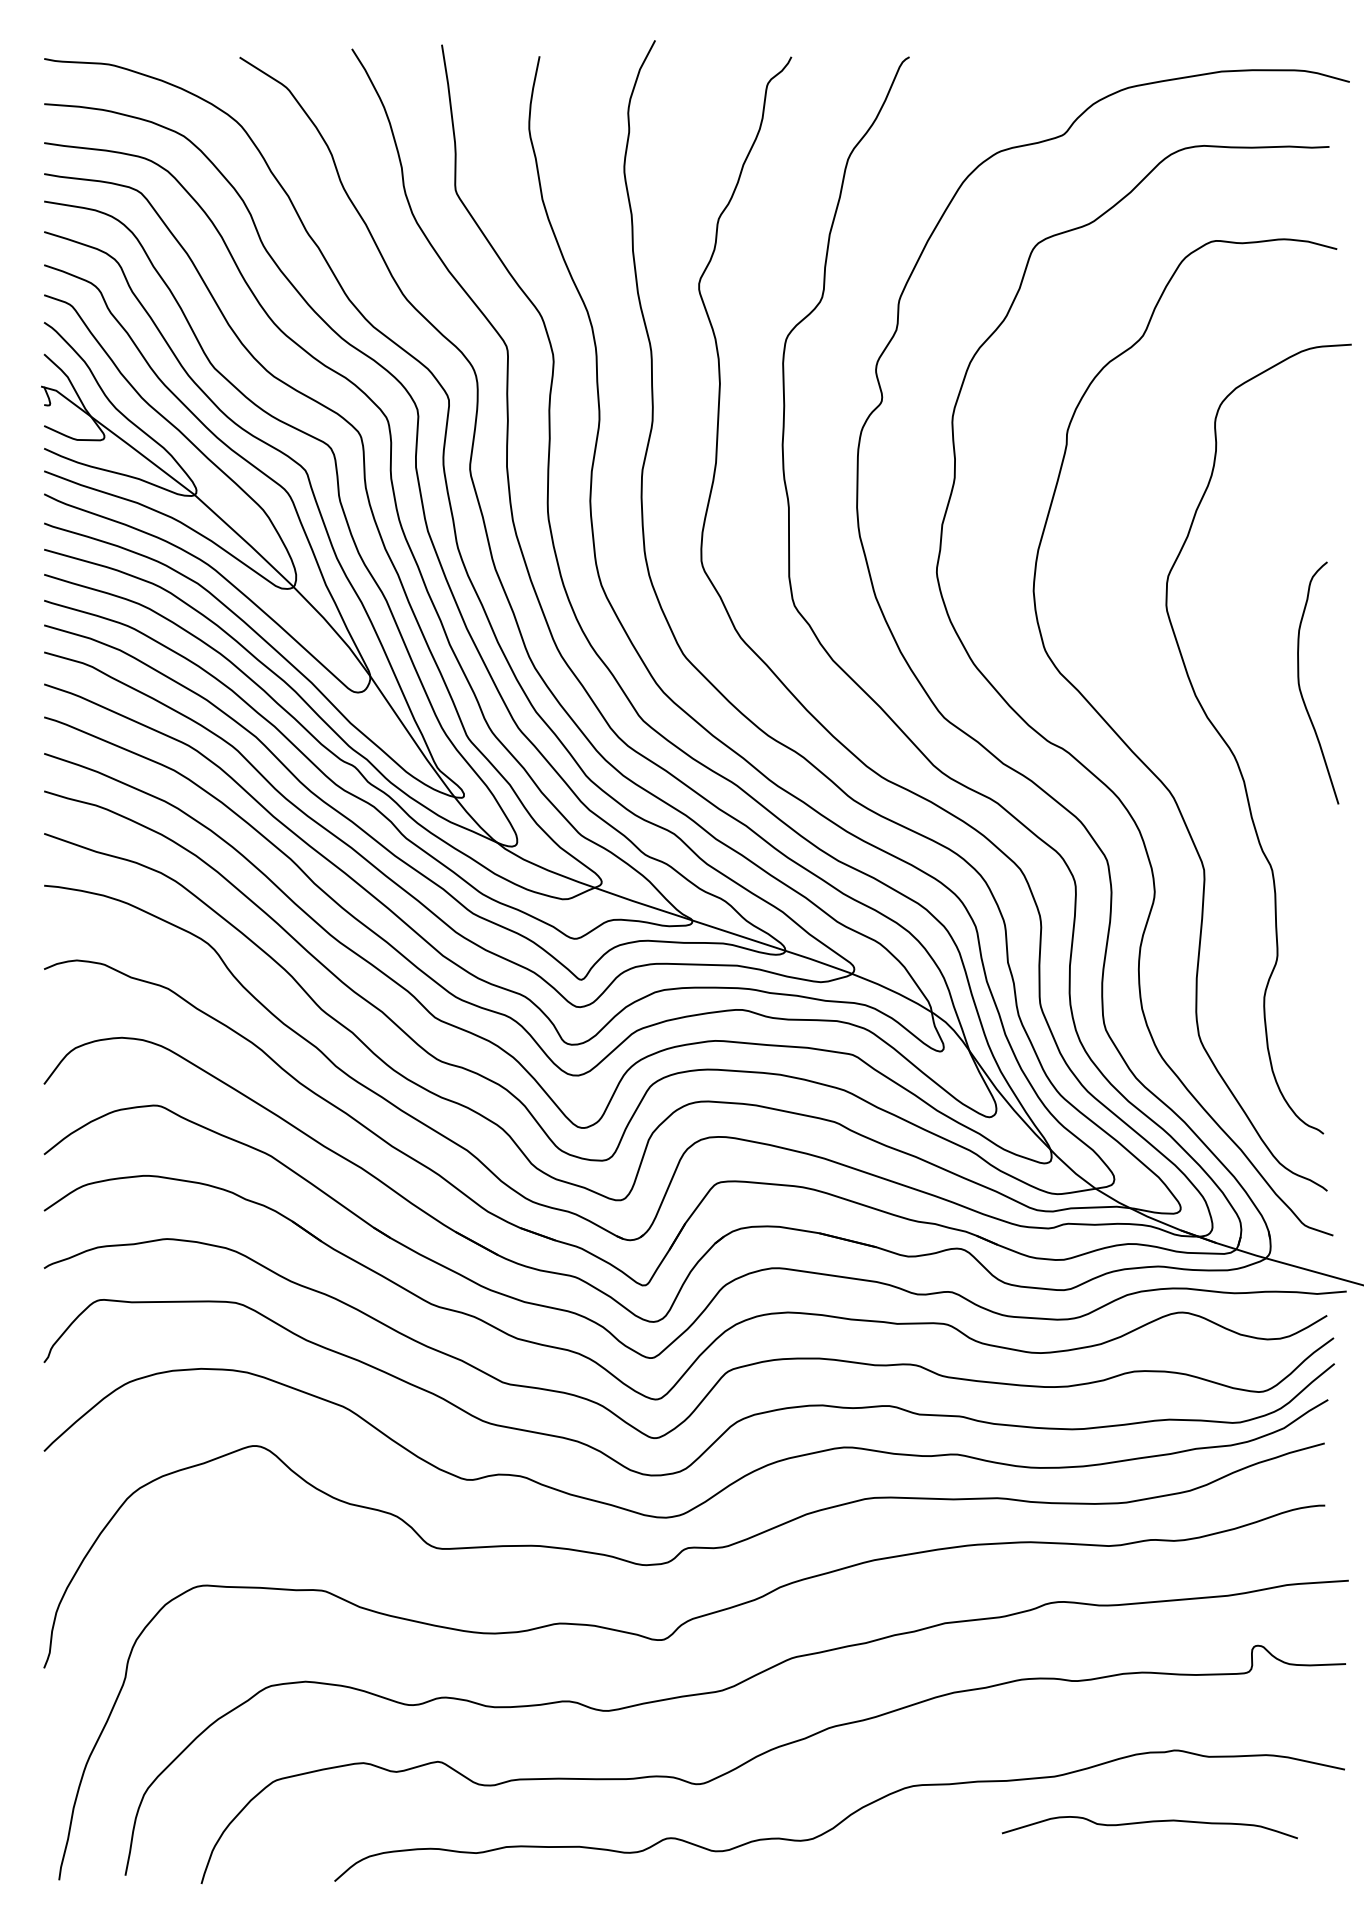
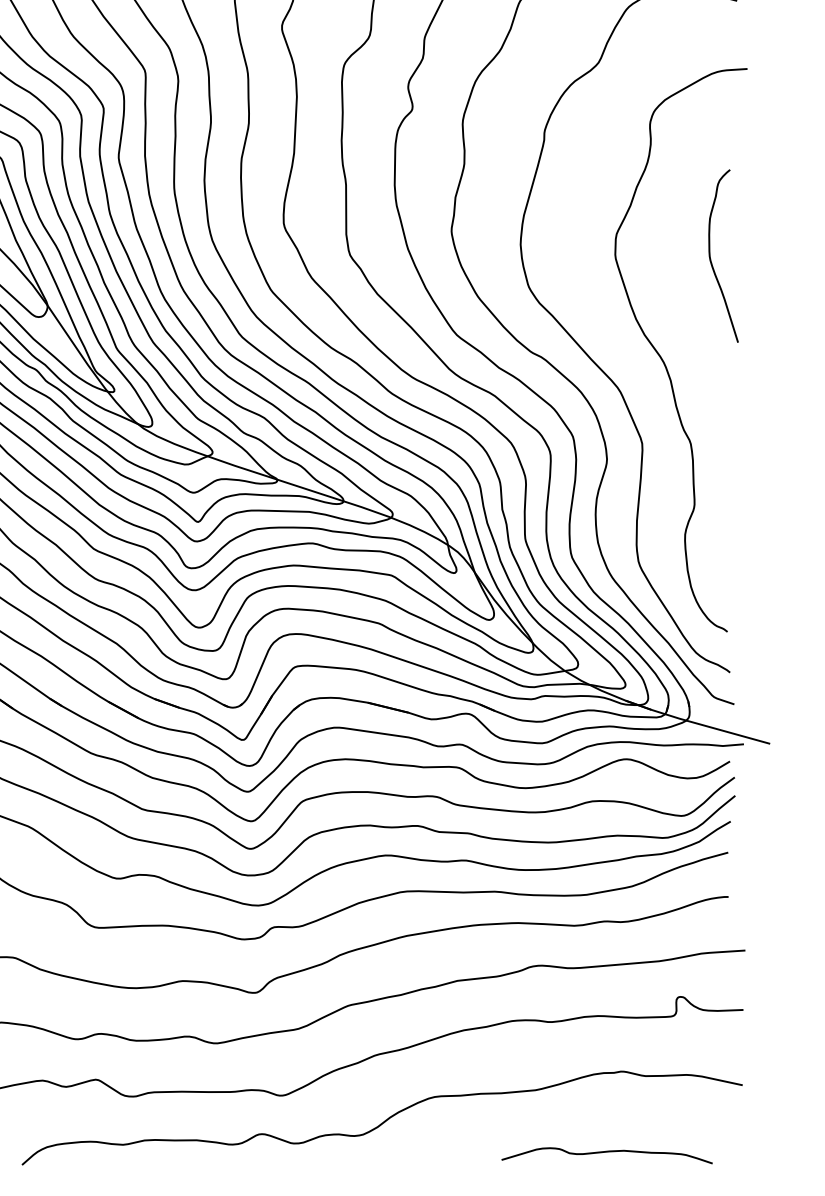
curve: (1300, 686) -> (710, 258), moved
curve: (1149, 1822) -> (606, 1152), moved

